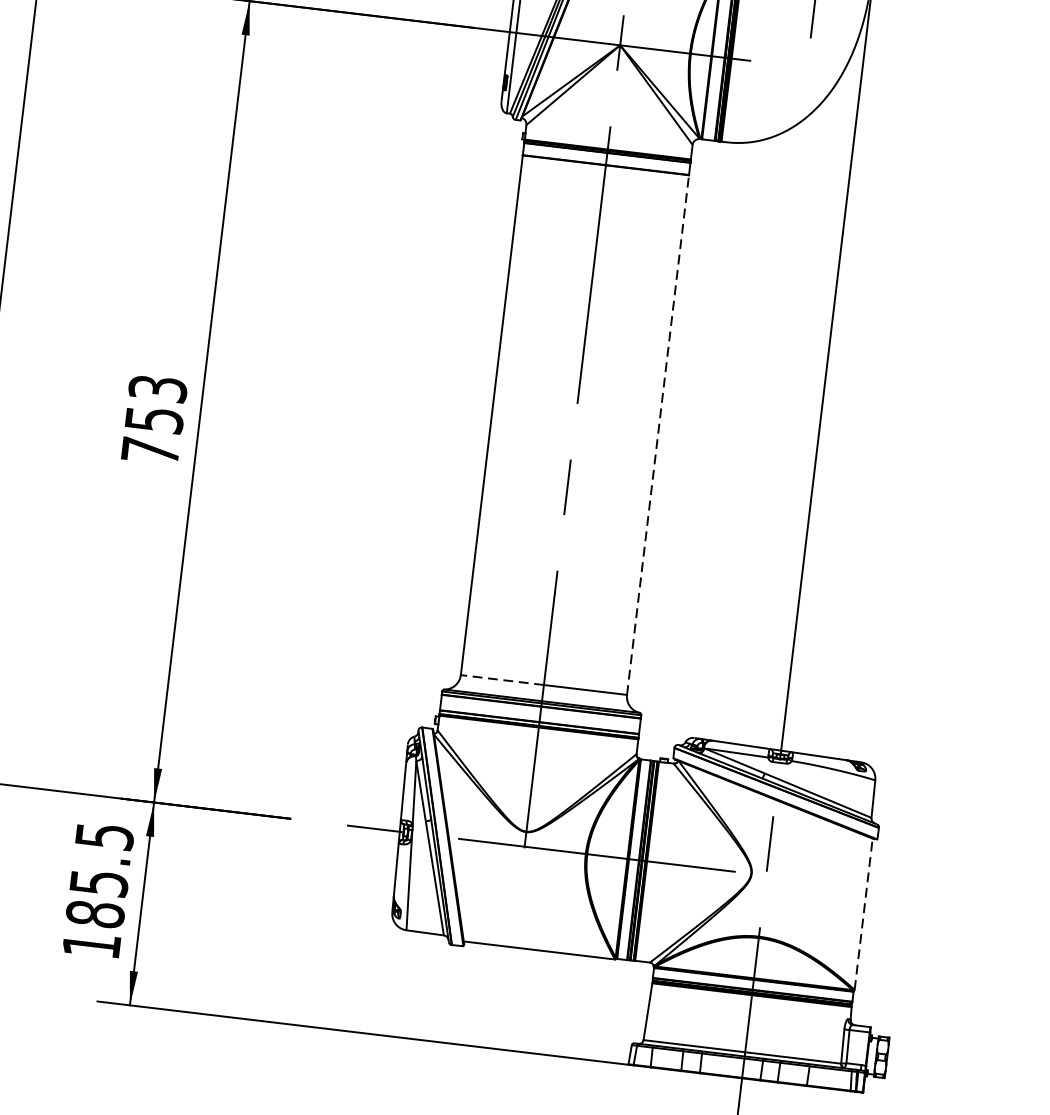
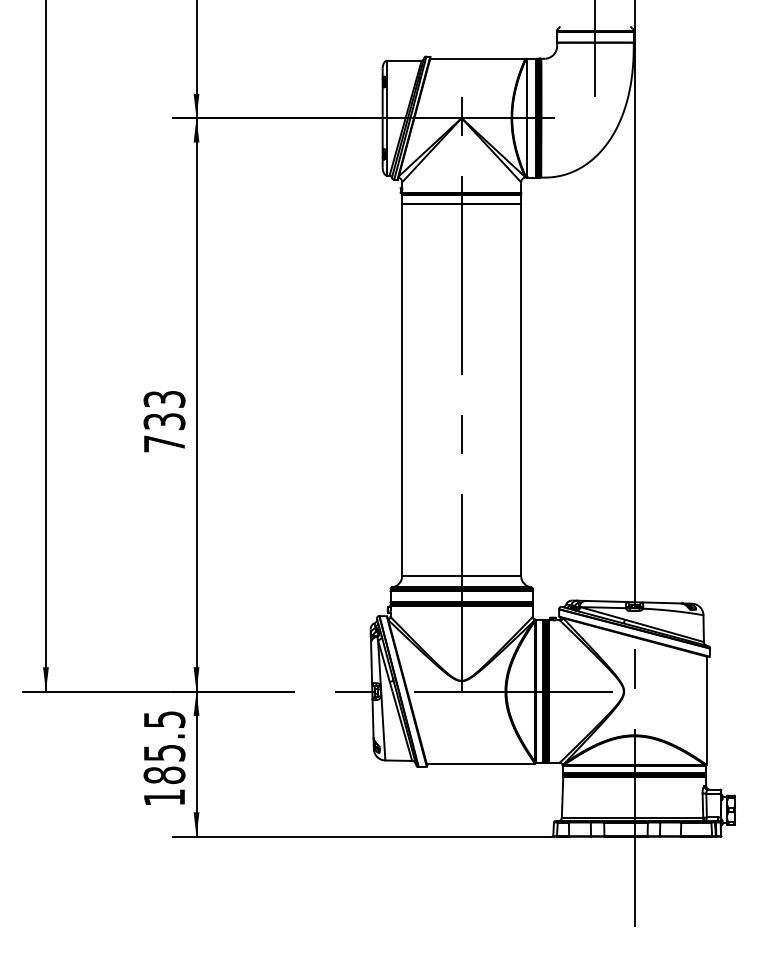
text: (152, 419) -> (163, 421), 753 -> 733
line: (658, 434) -> (521, 389), dashed -> solid
line: (501, 679) -> (431, 575), dashed -> solid
line: (863, 913) -> (706, 710), dashed -> solid

